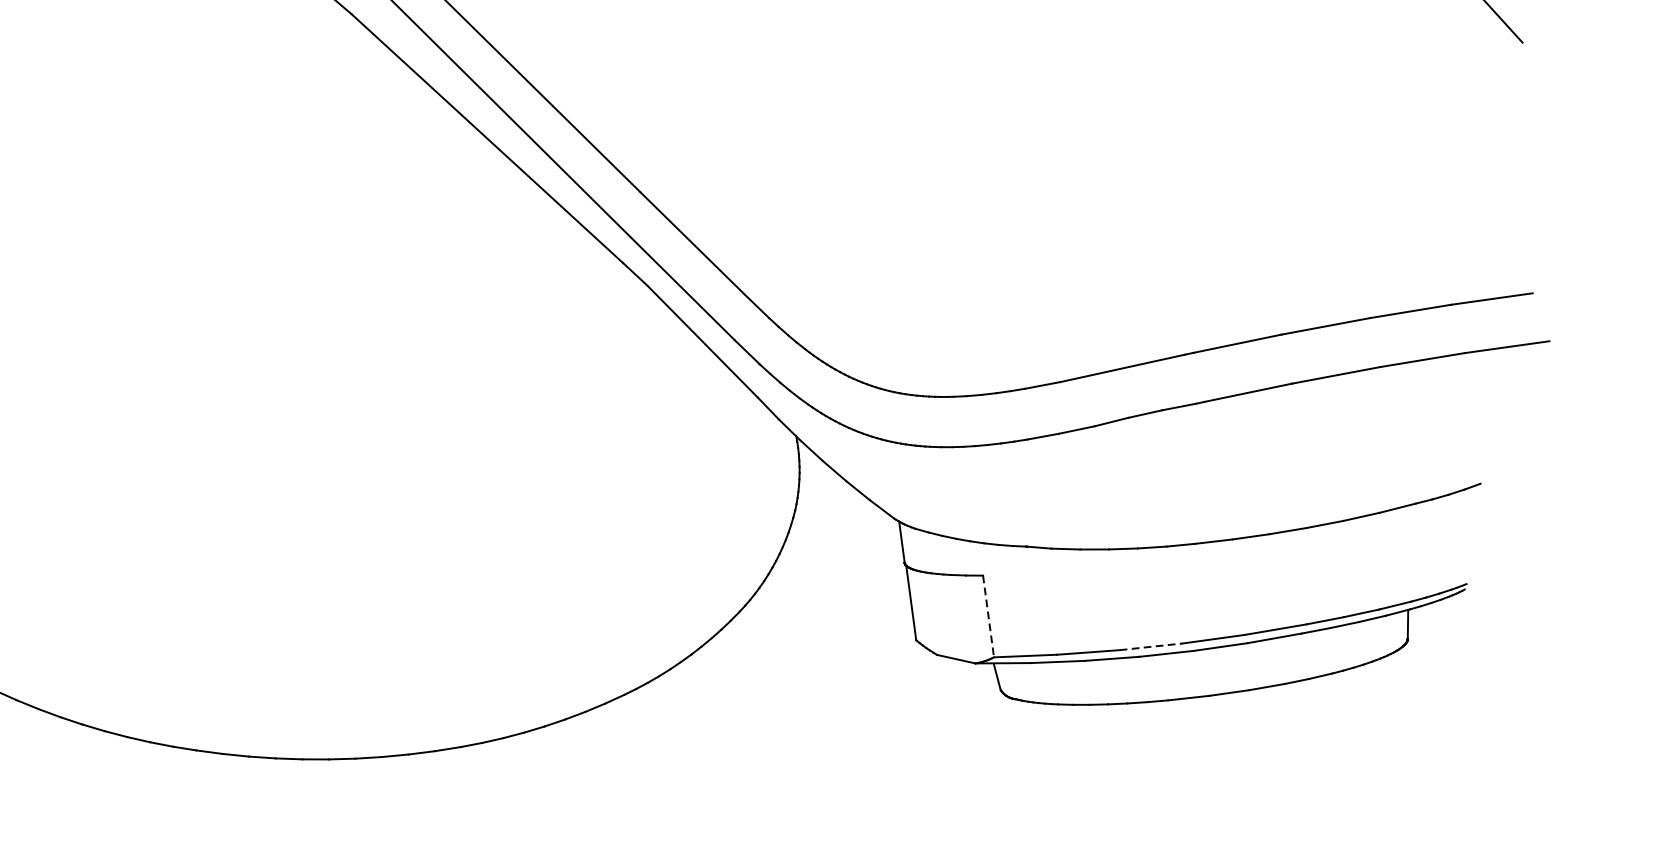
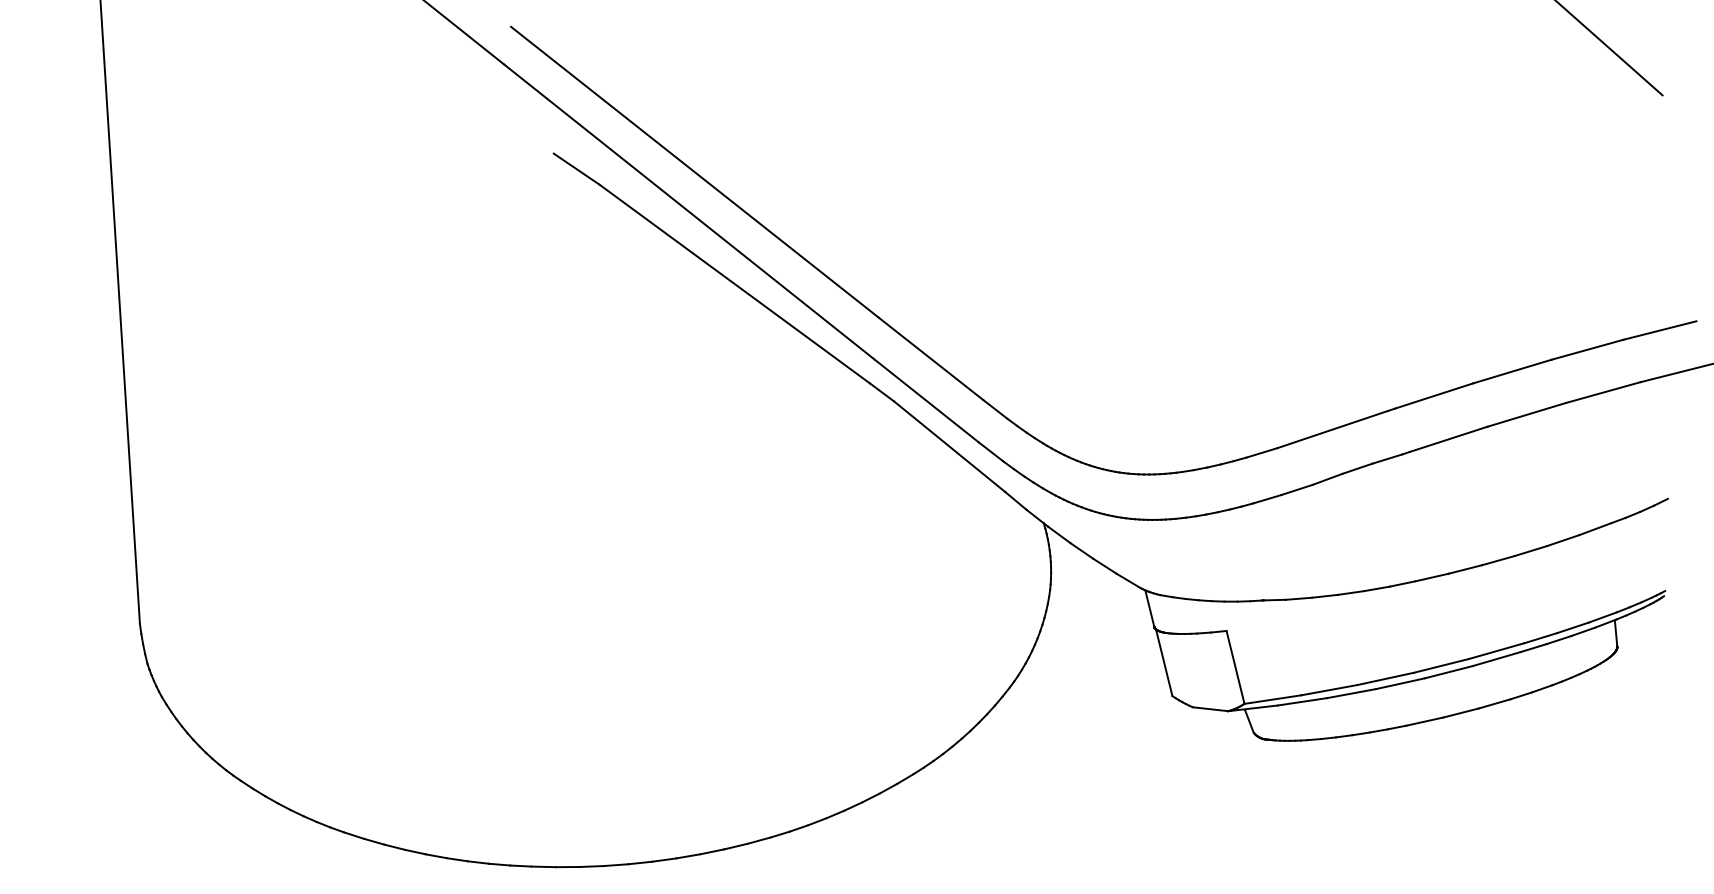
line: (988, 616) -> (1235, 667), dashed -> solid
line: (1150, 646) -> (1385, 678), dashed -> solid

